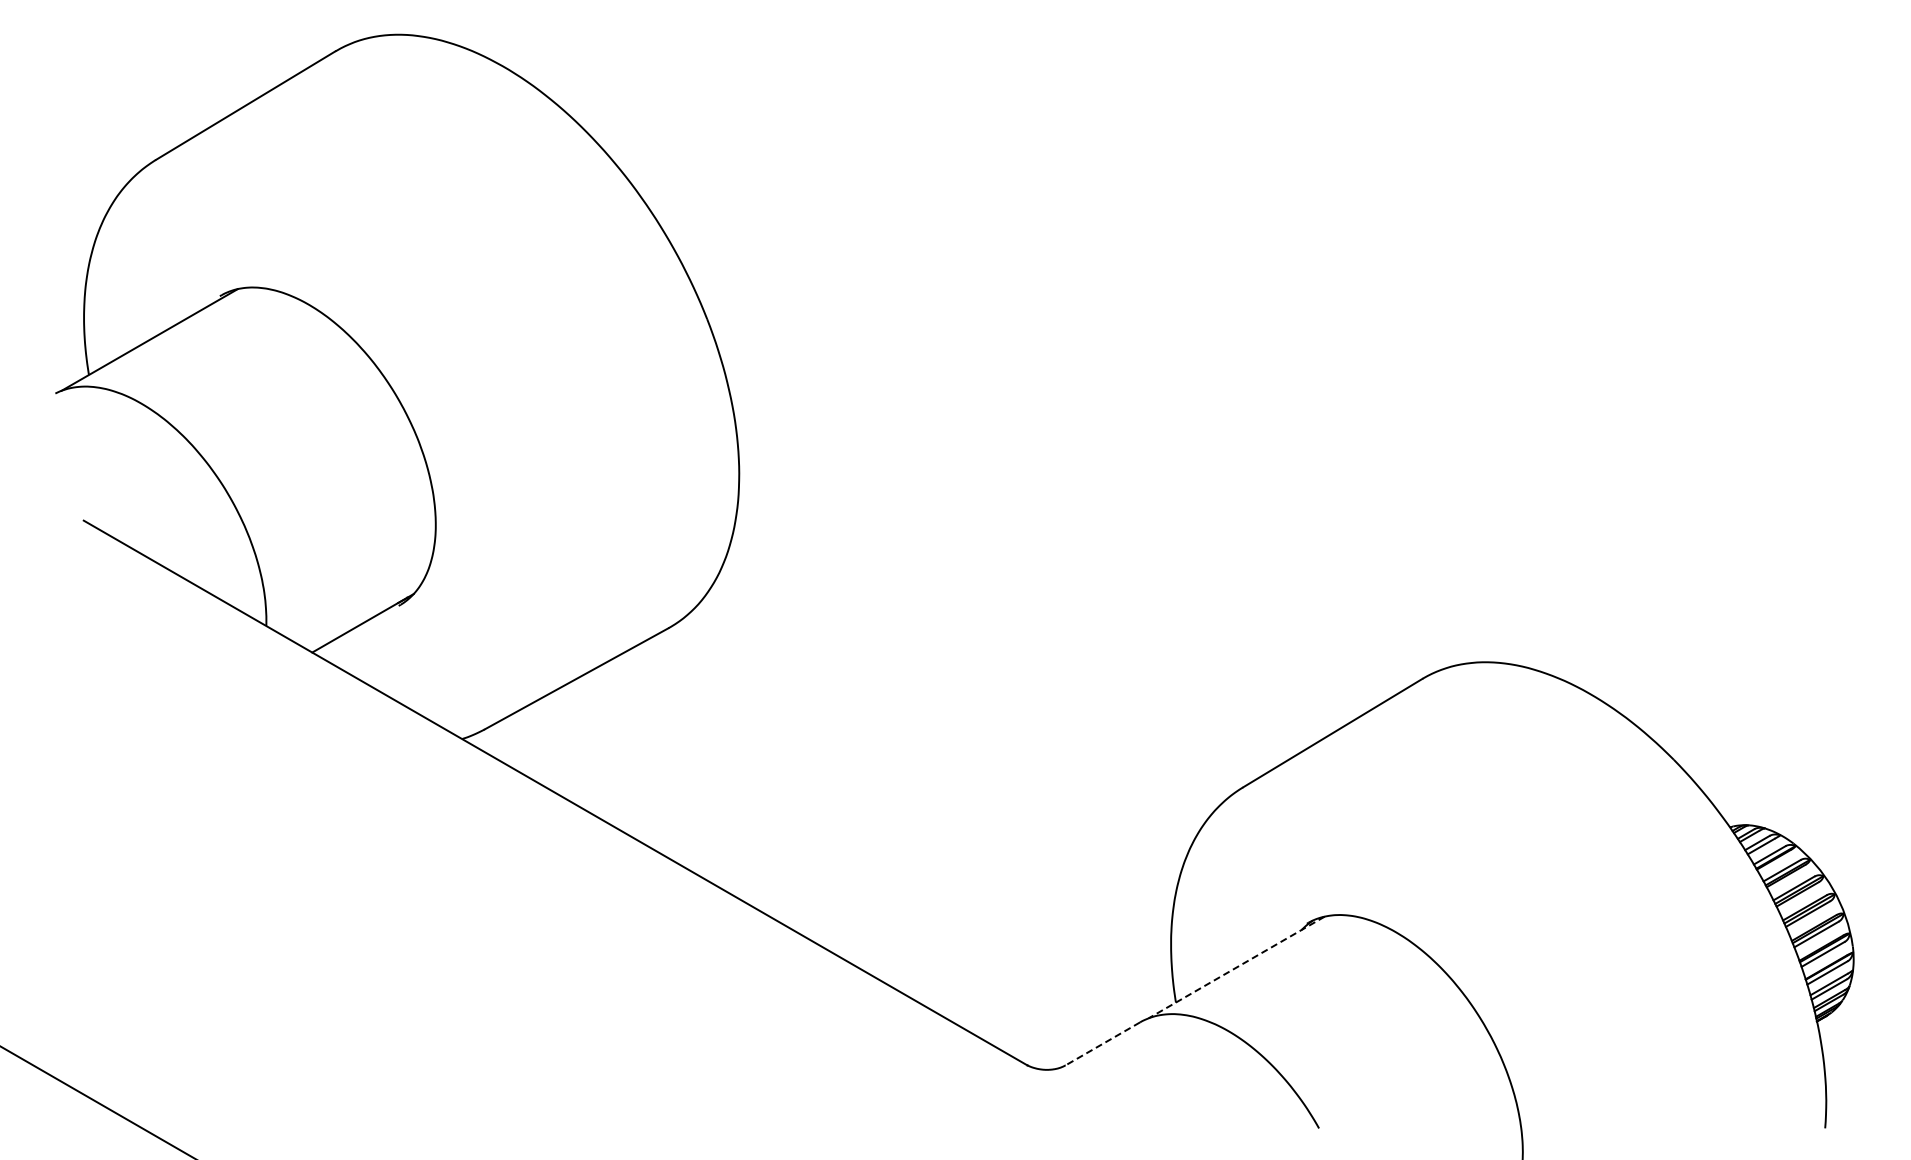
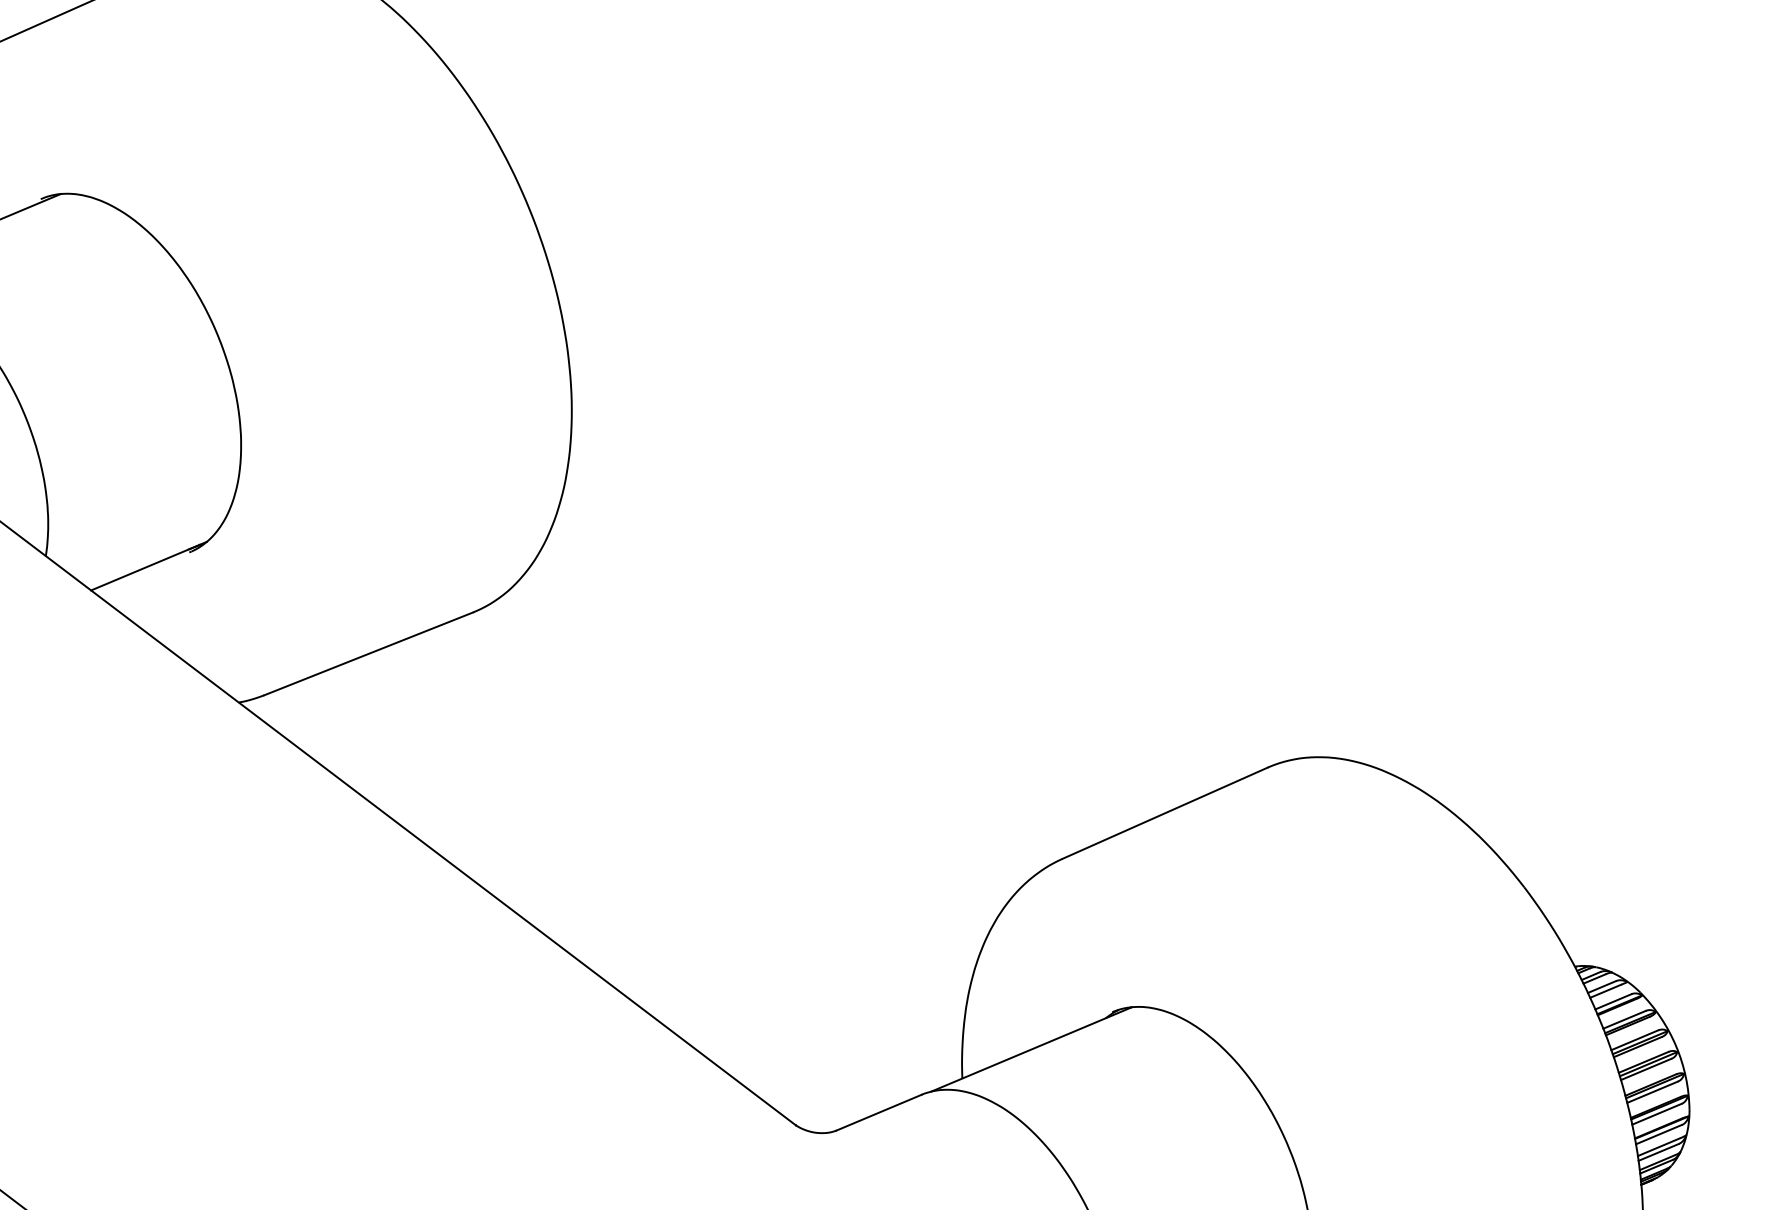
line: (1236, 967) -> (1031, 1049), dashed -> solid
line: (1102, 1043) -> (878, 1112), dashed -> solid

